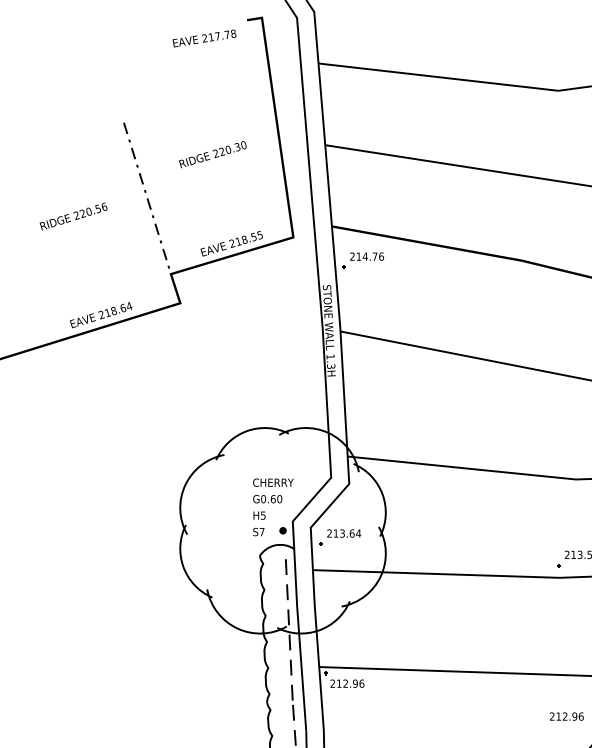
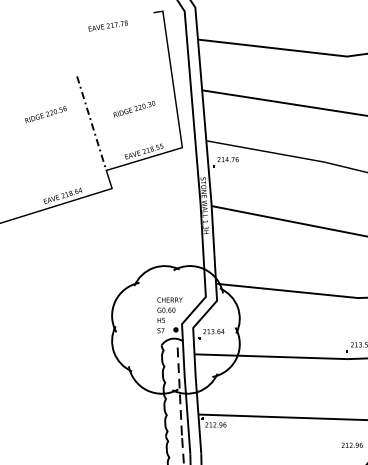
text: (203, 37) -> (107, 25), moved
text: (213, 153) -> (134, 108), moved
text: (73, 216) -> (45, 114), moved

